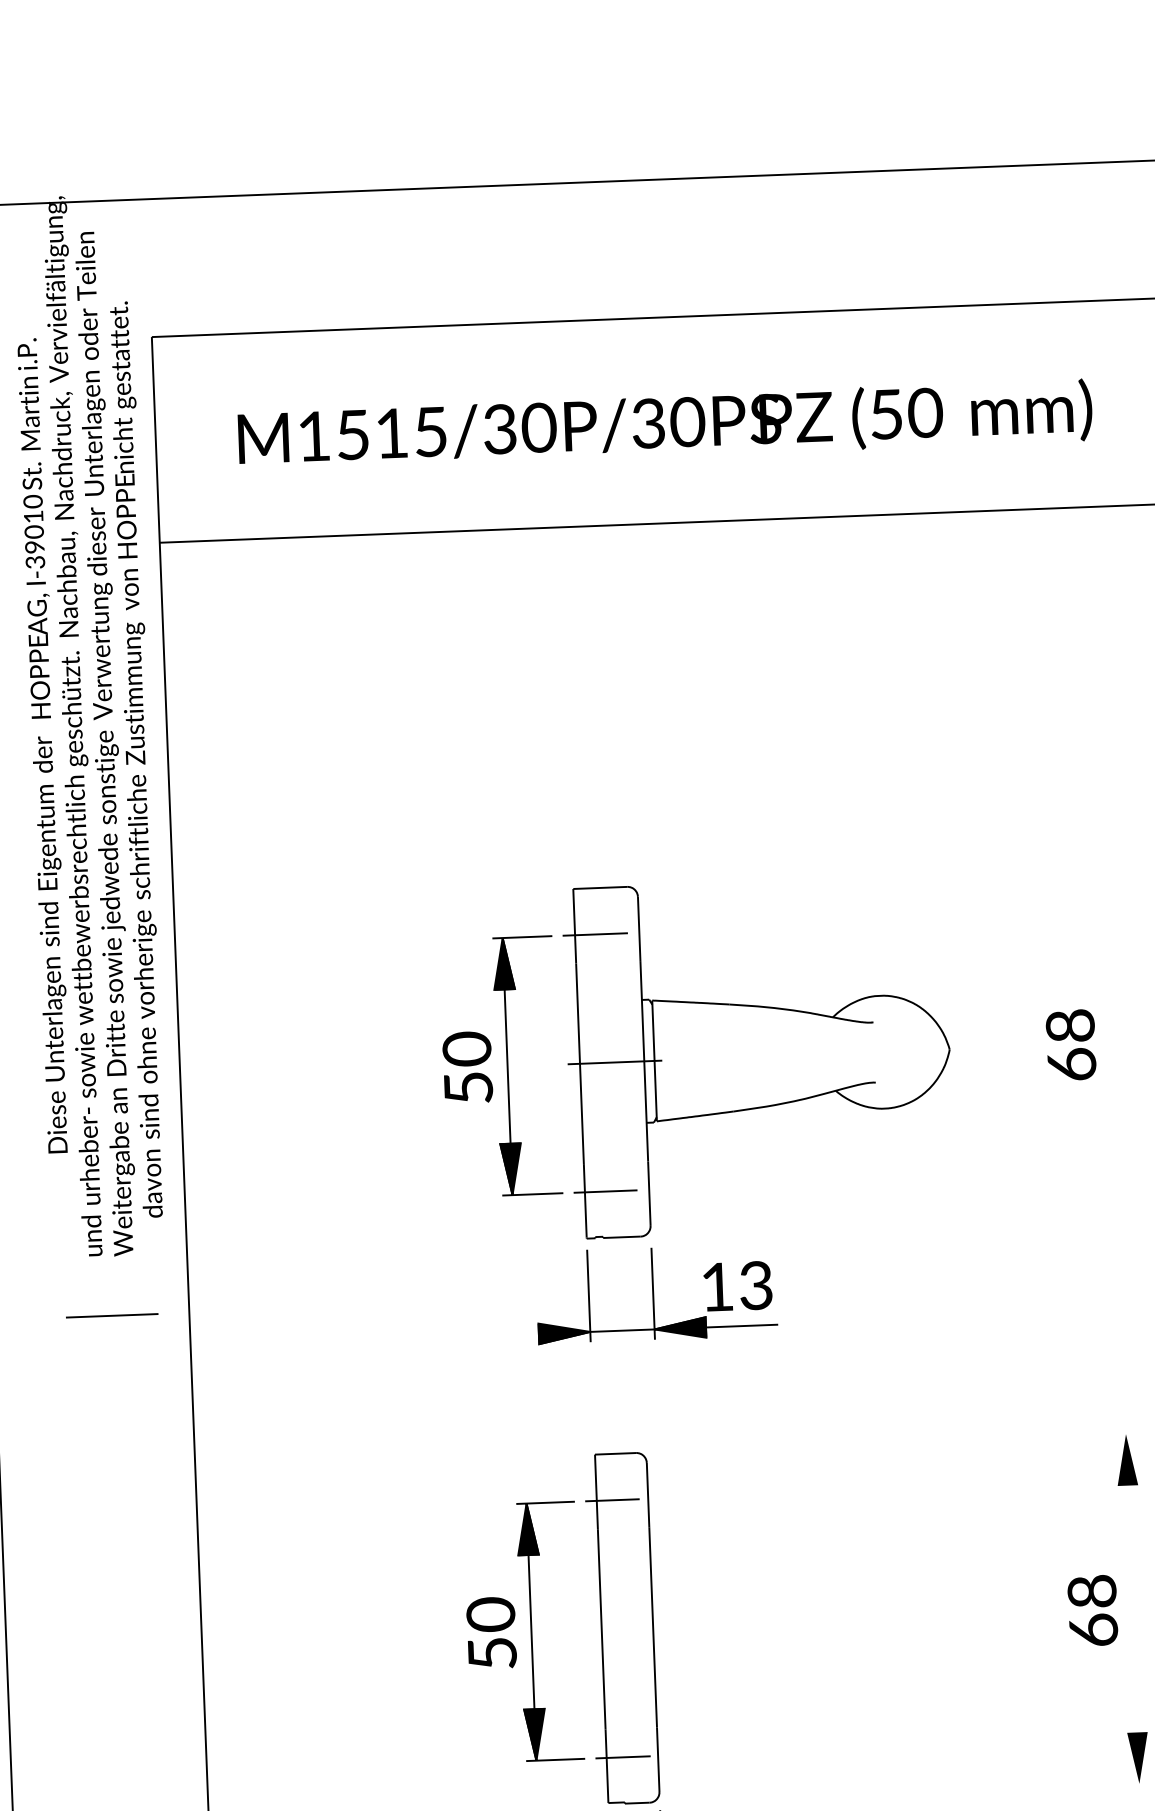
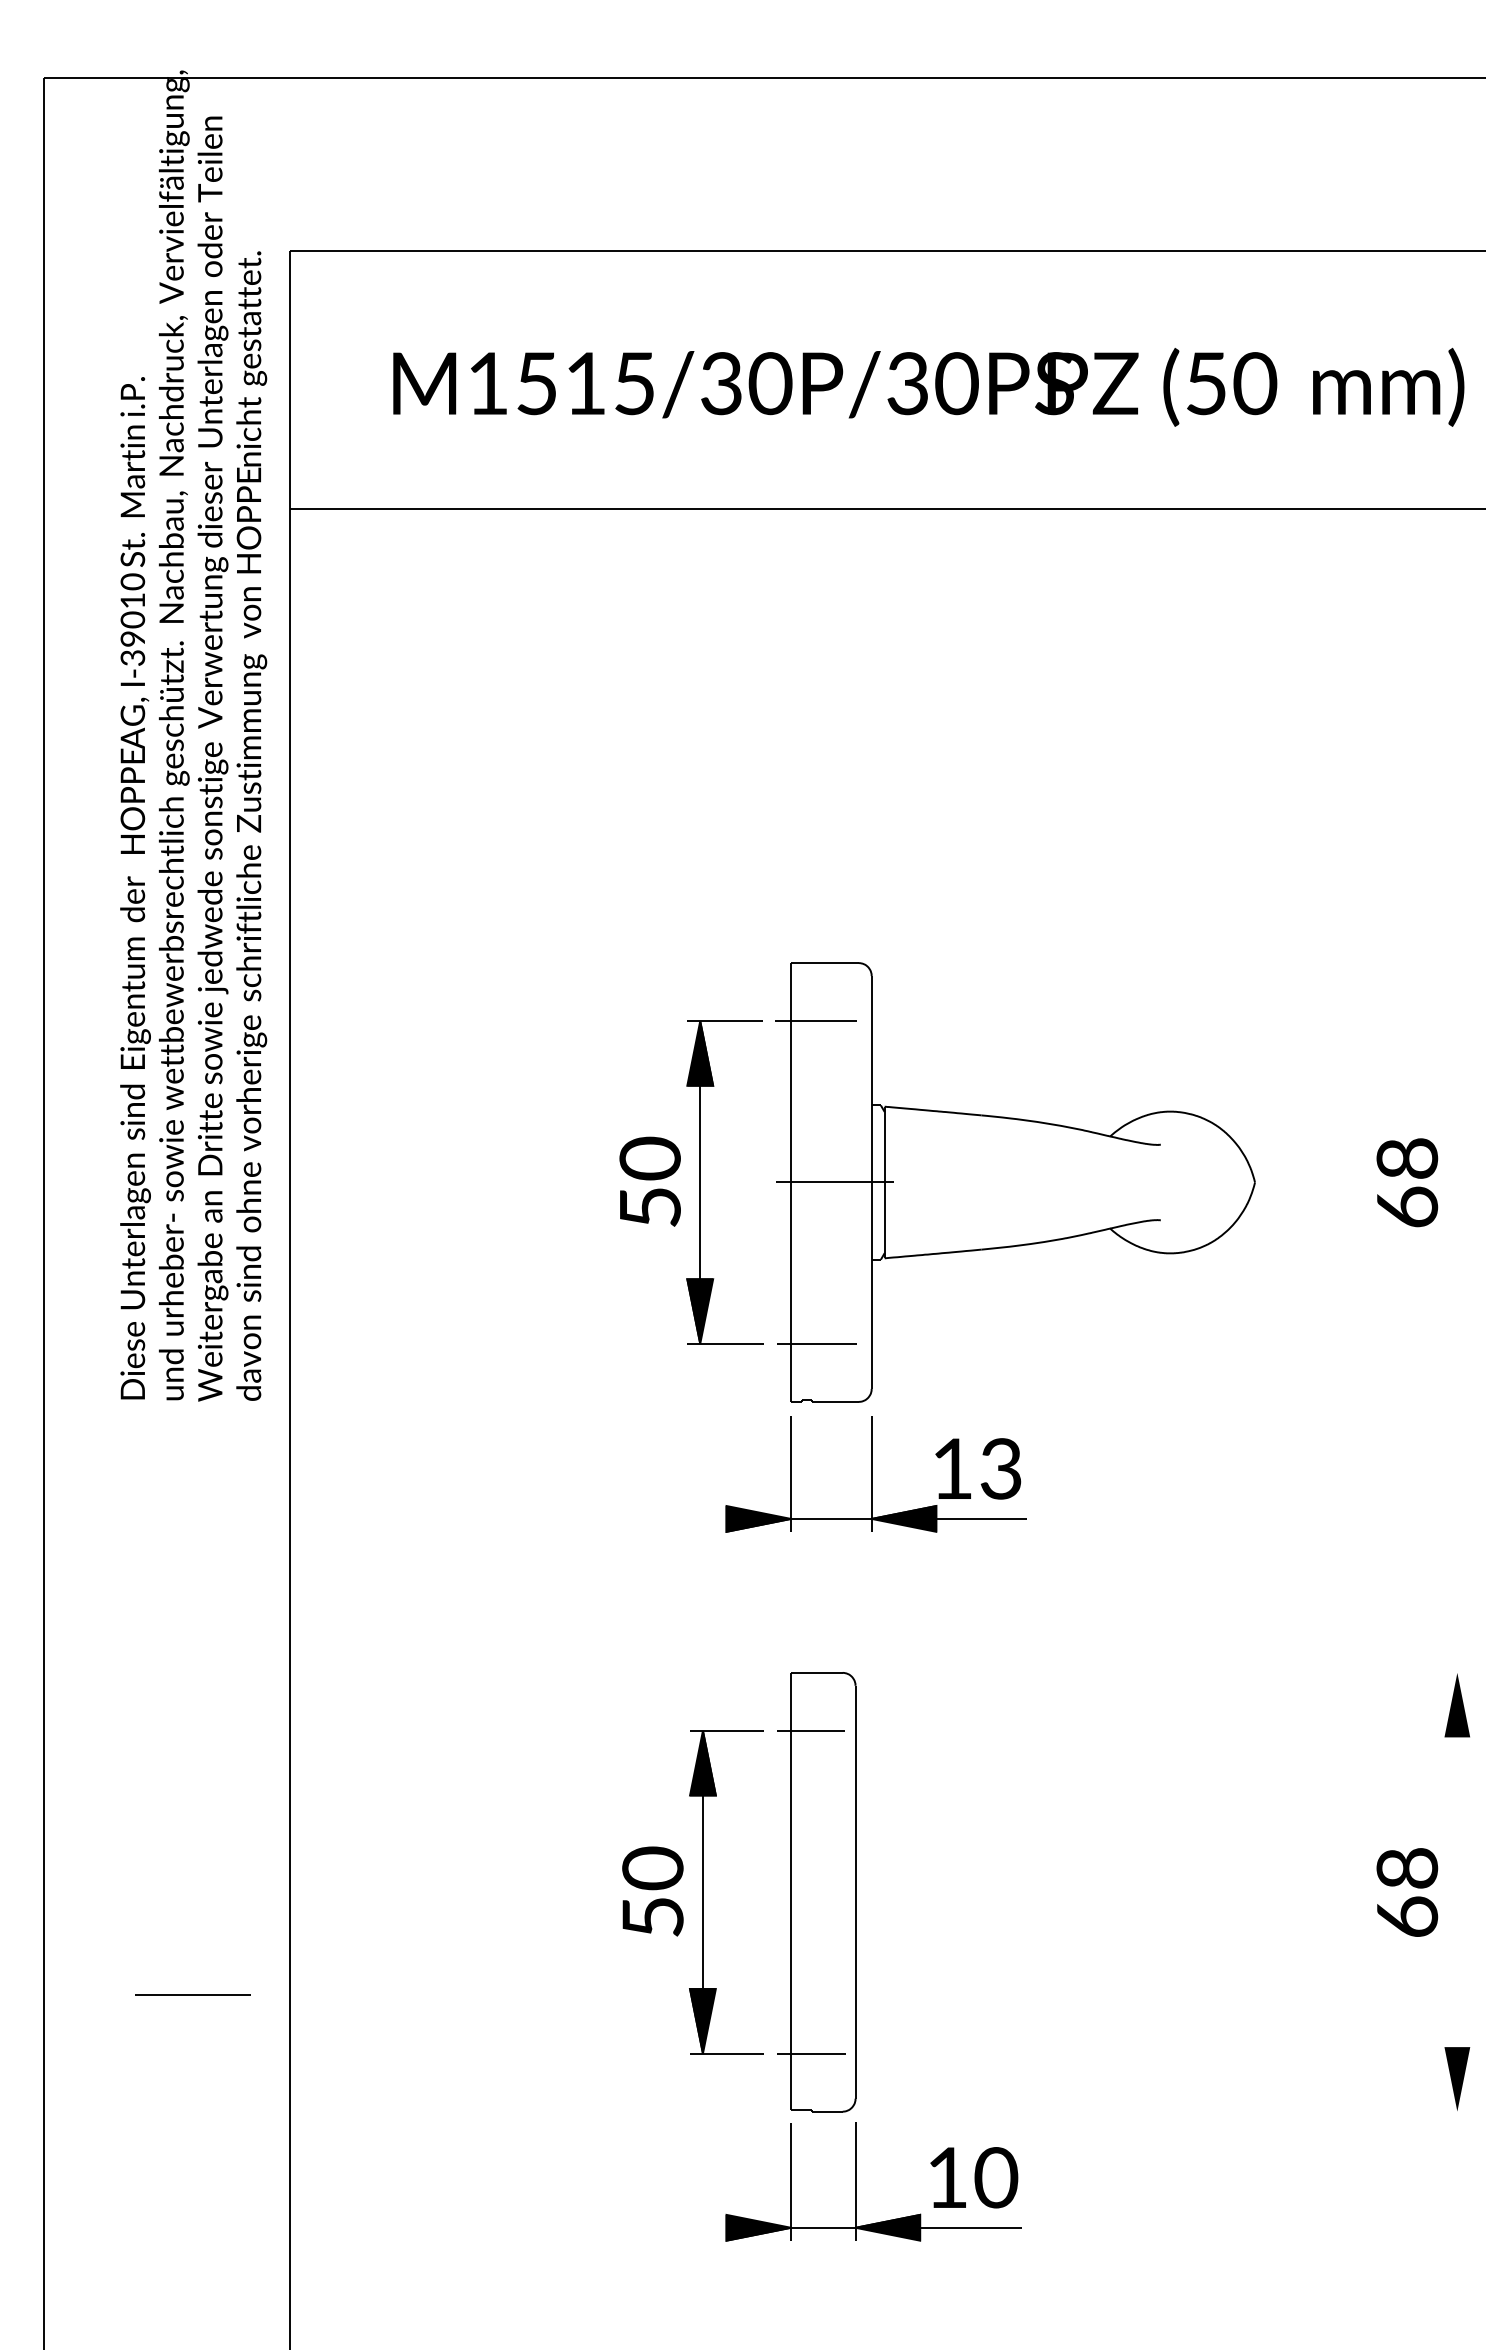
text: (44, 745) -> (135, 888), moved
text: (137, 759) -> (251, 825), moved
line: (111, 1315) -> (192, 1994), moved

